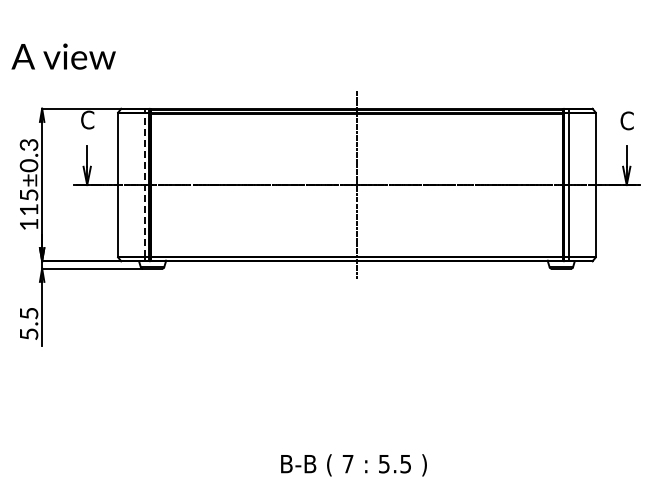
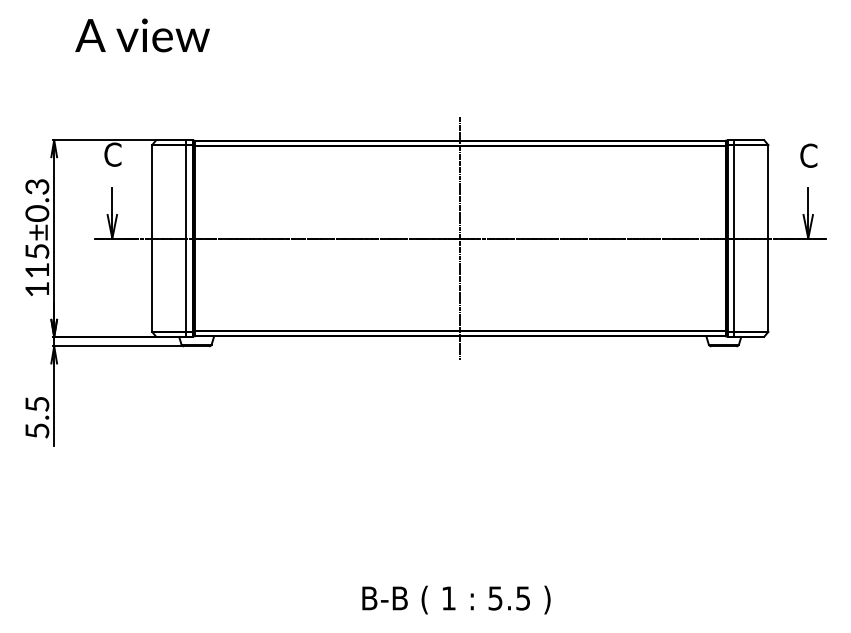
text: (63, 56) -> (142, 35), moved
line: (144, 184) -> (186, 237), dashed -> solid
text: (347, 464) -> (448, 598), 7 -> 1

